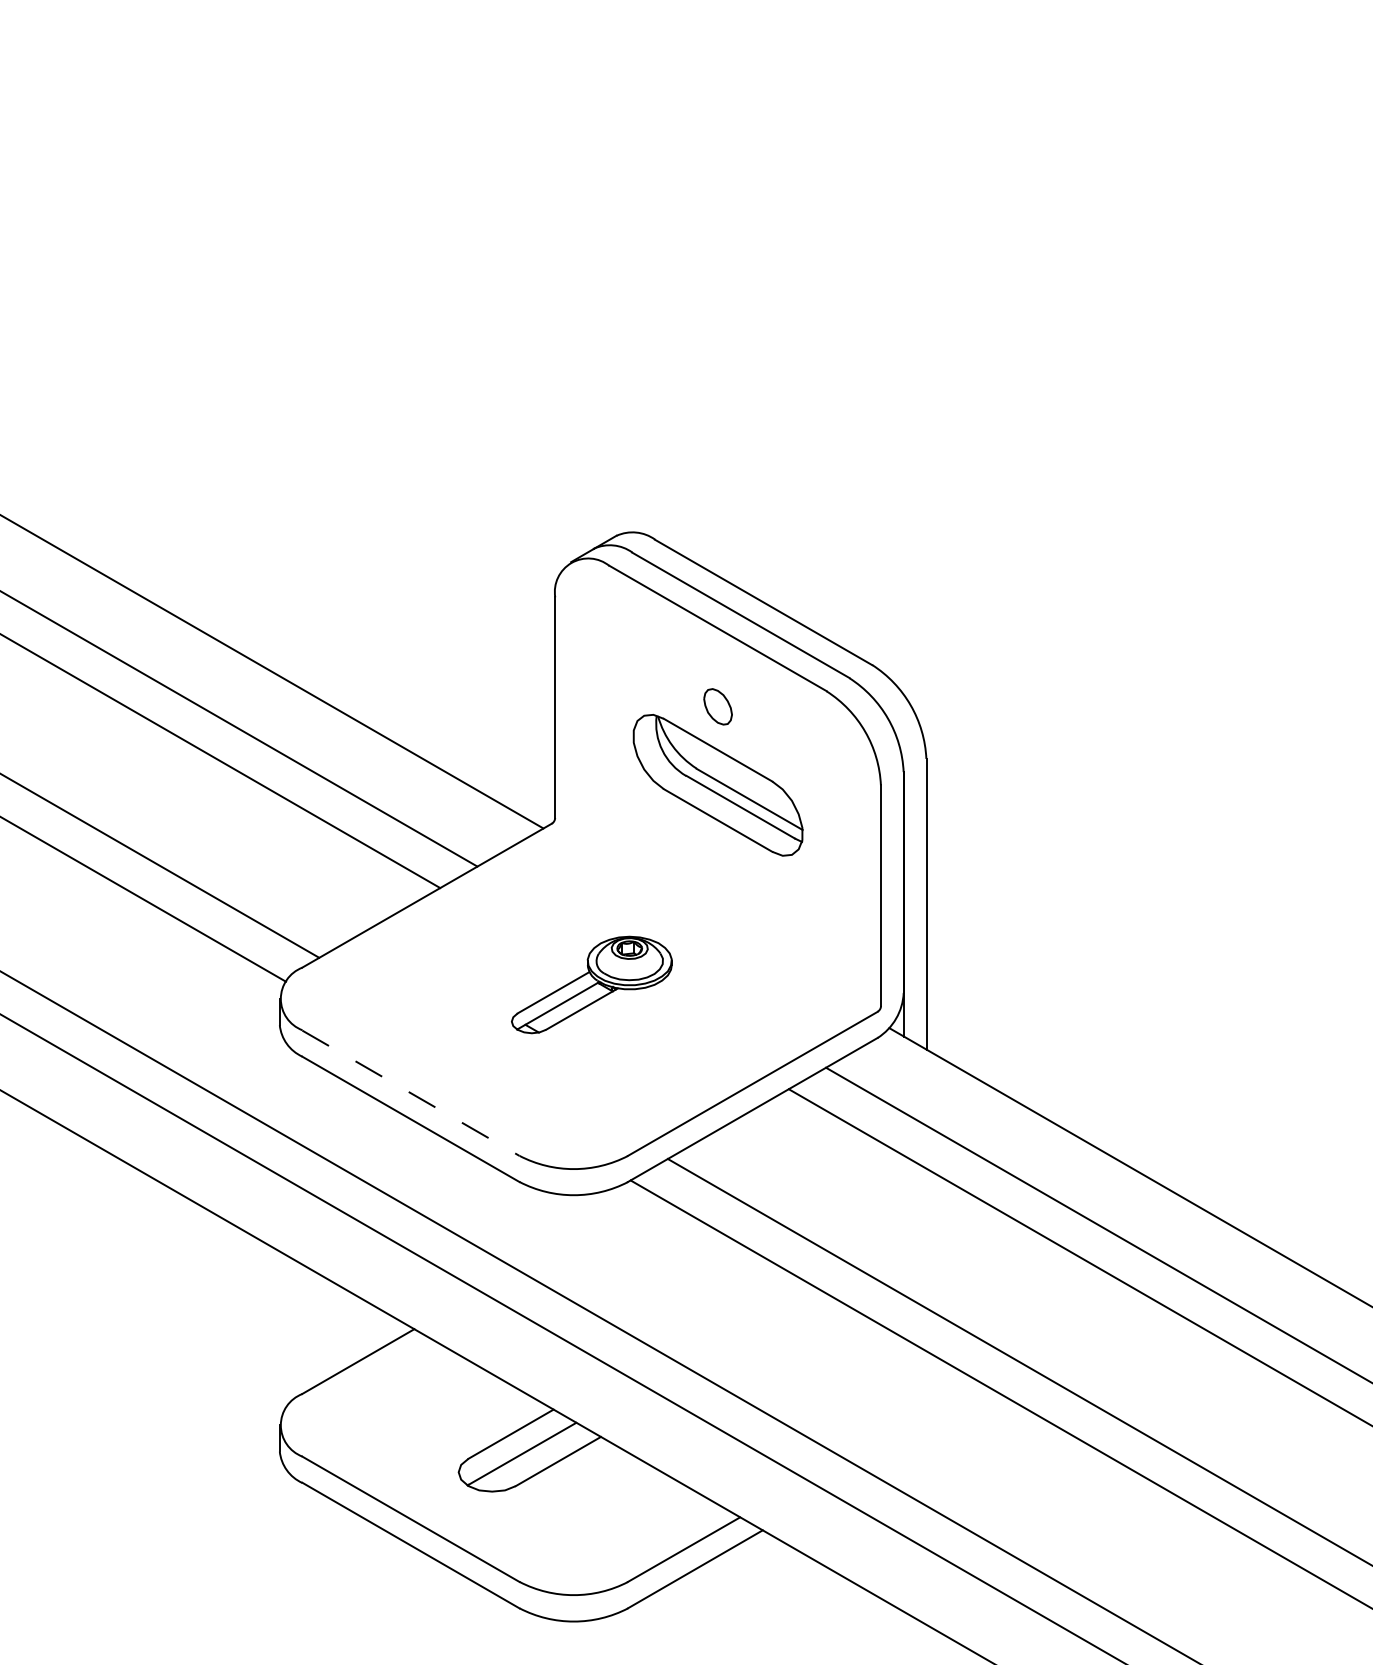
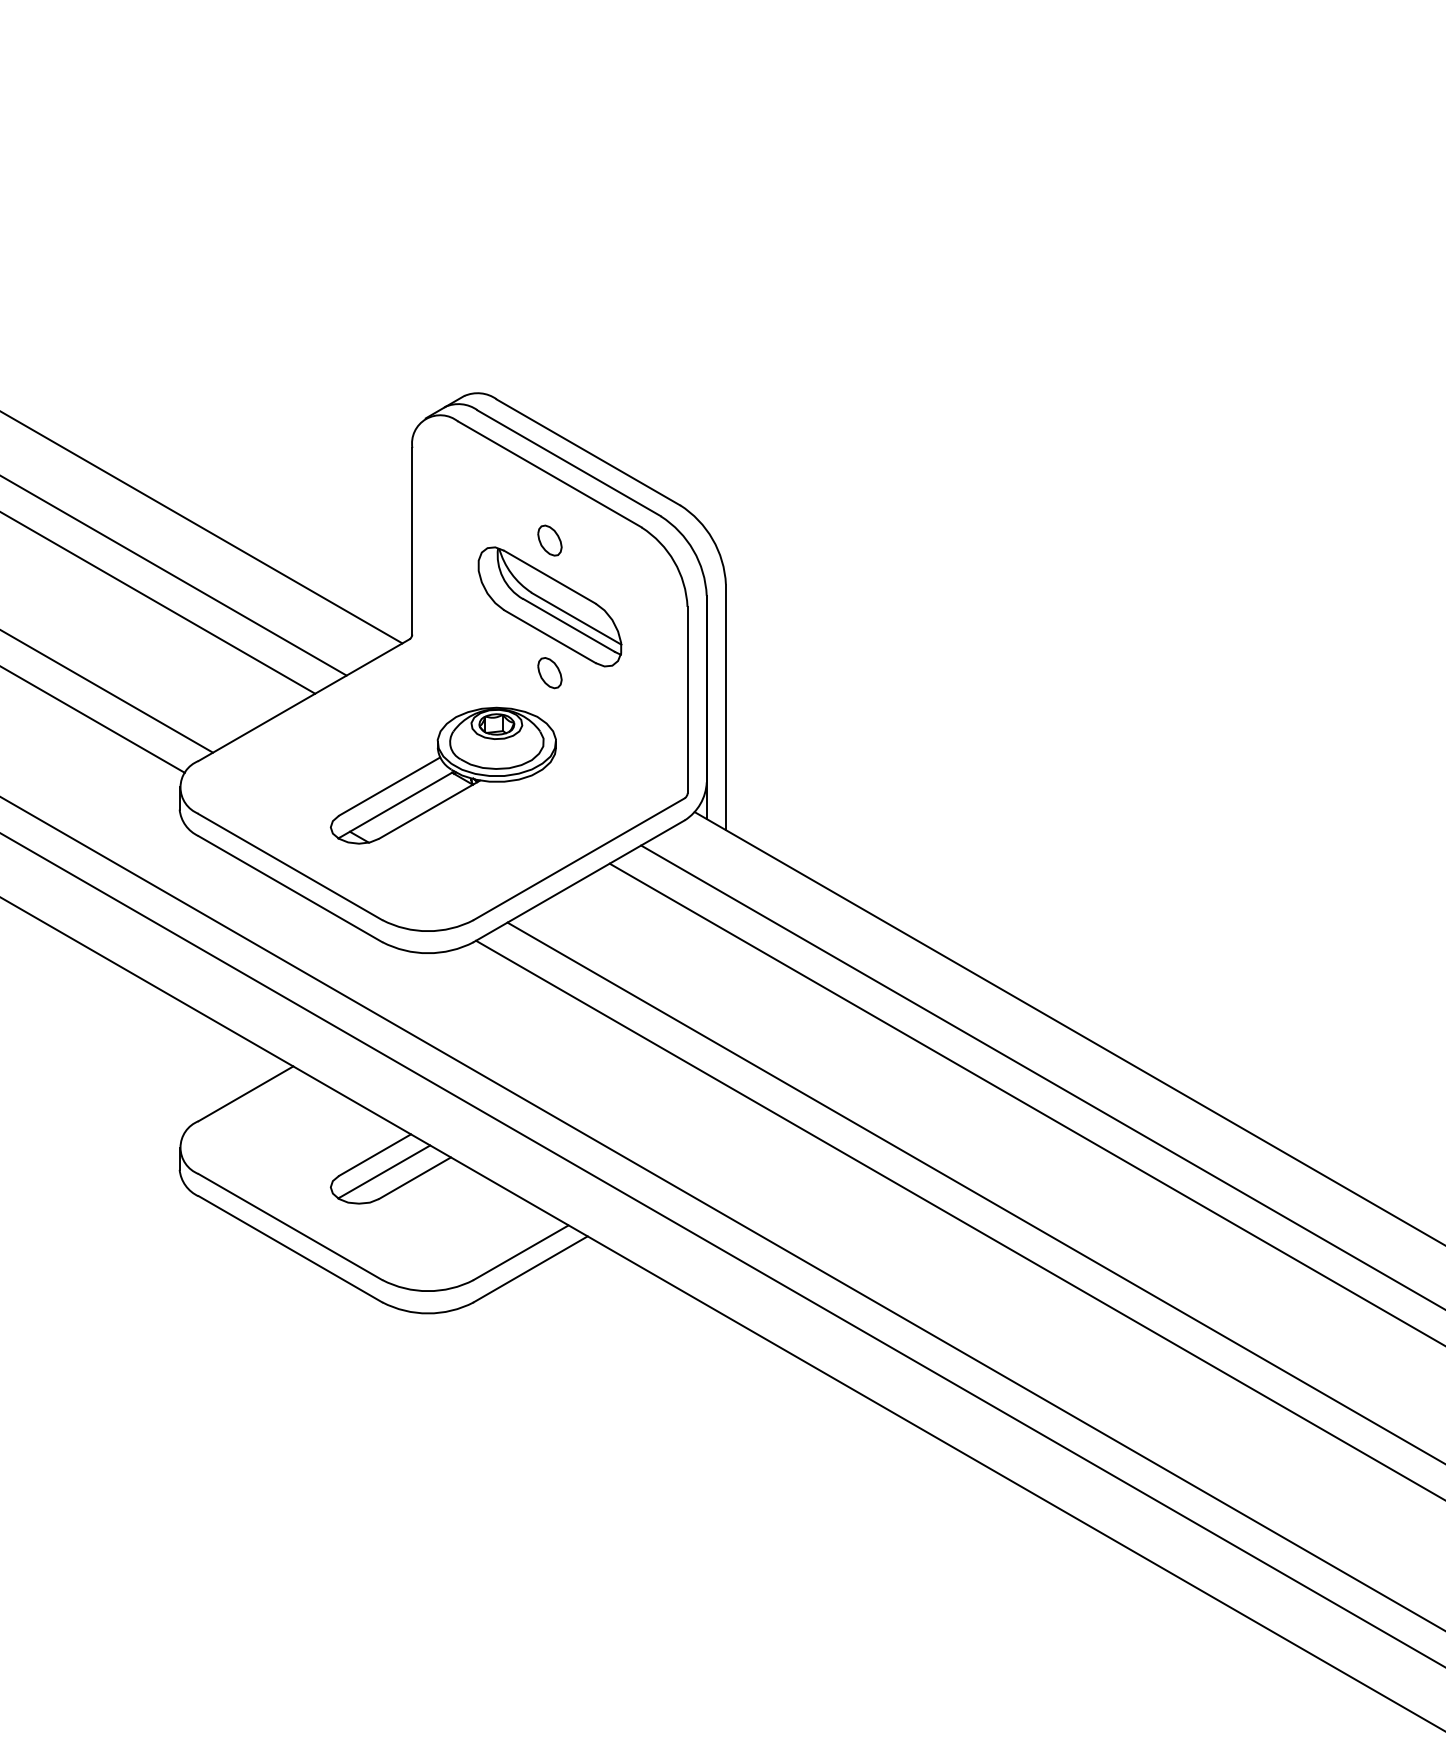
part: (717, 864) -> (549, 673), added
part: (590, 984) -> (442, 775), size x1.67
line: (411, 1093) -> (290, 867), dashed -> solid

